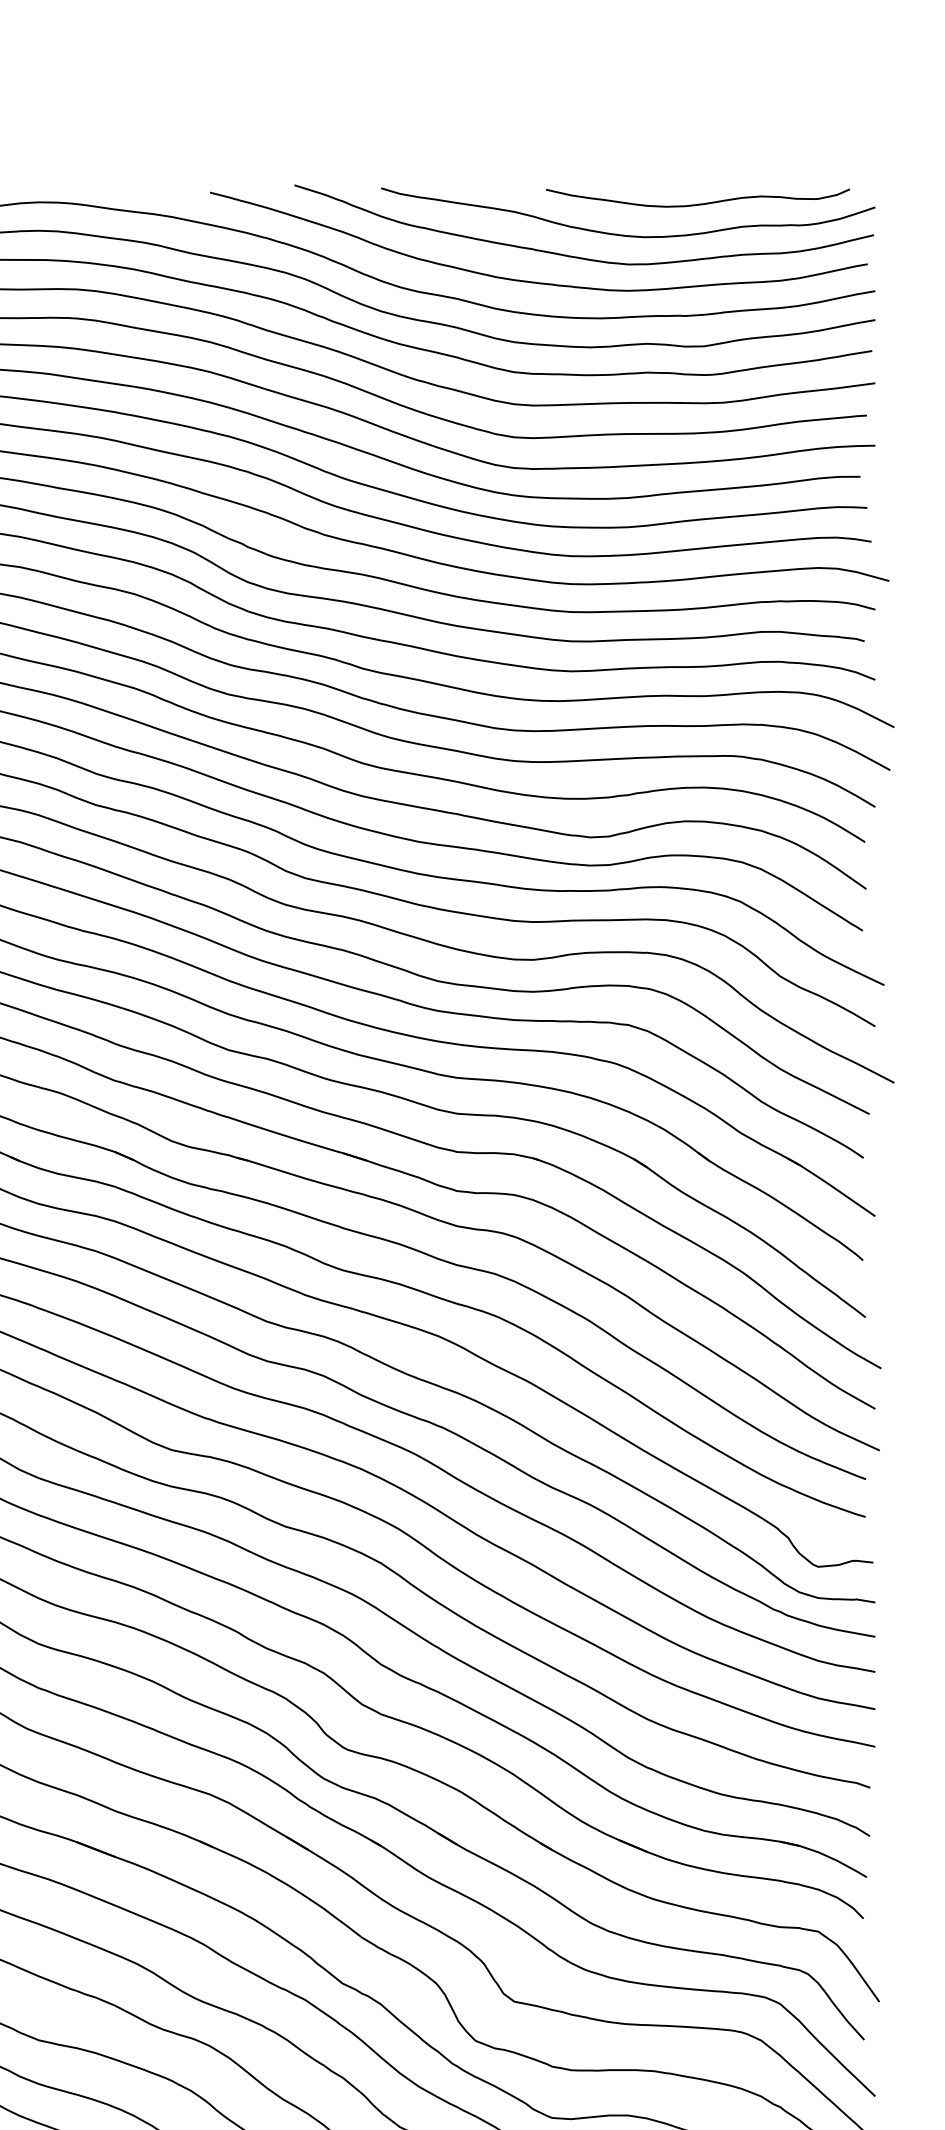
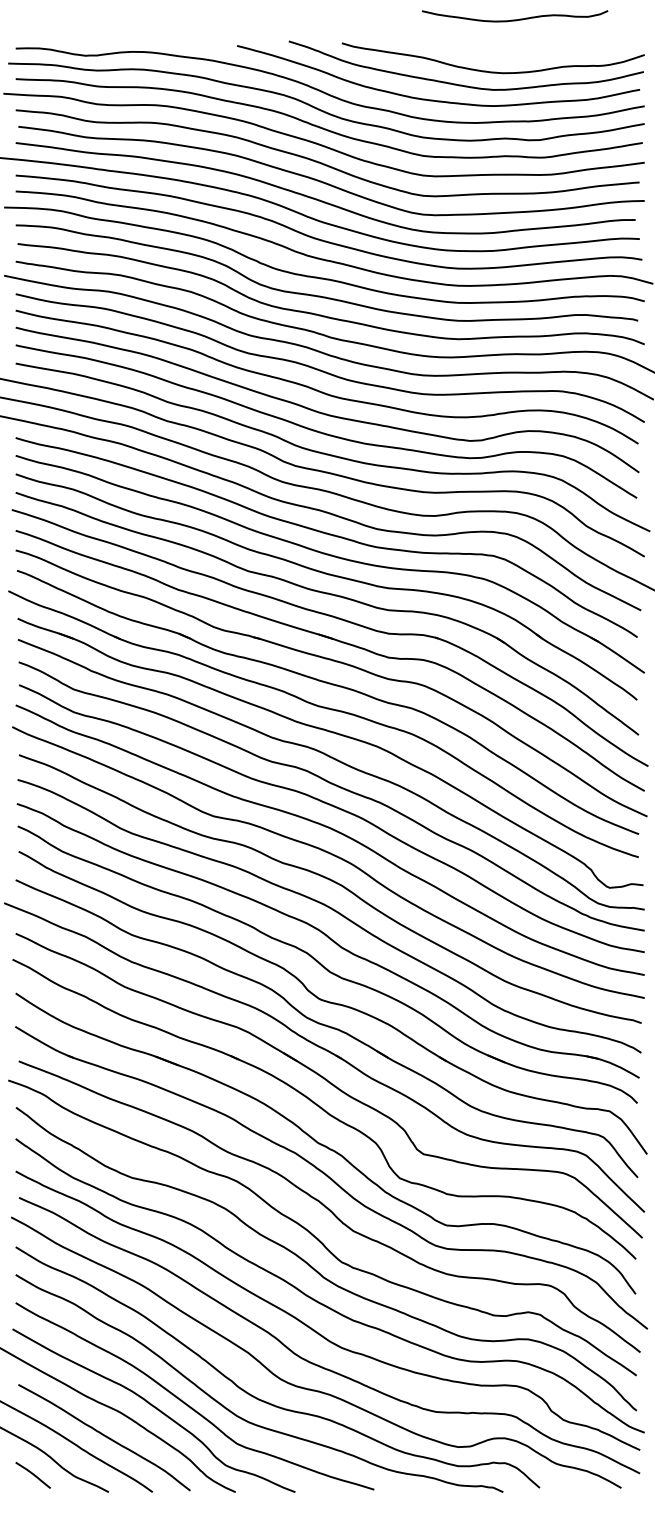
curve: (698, 203) -> (515, 19), moved

